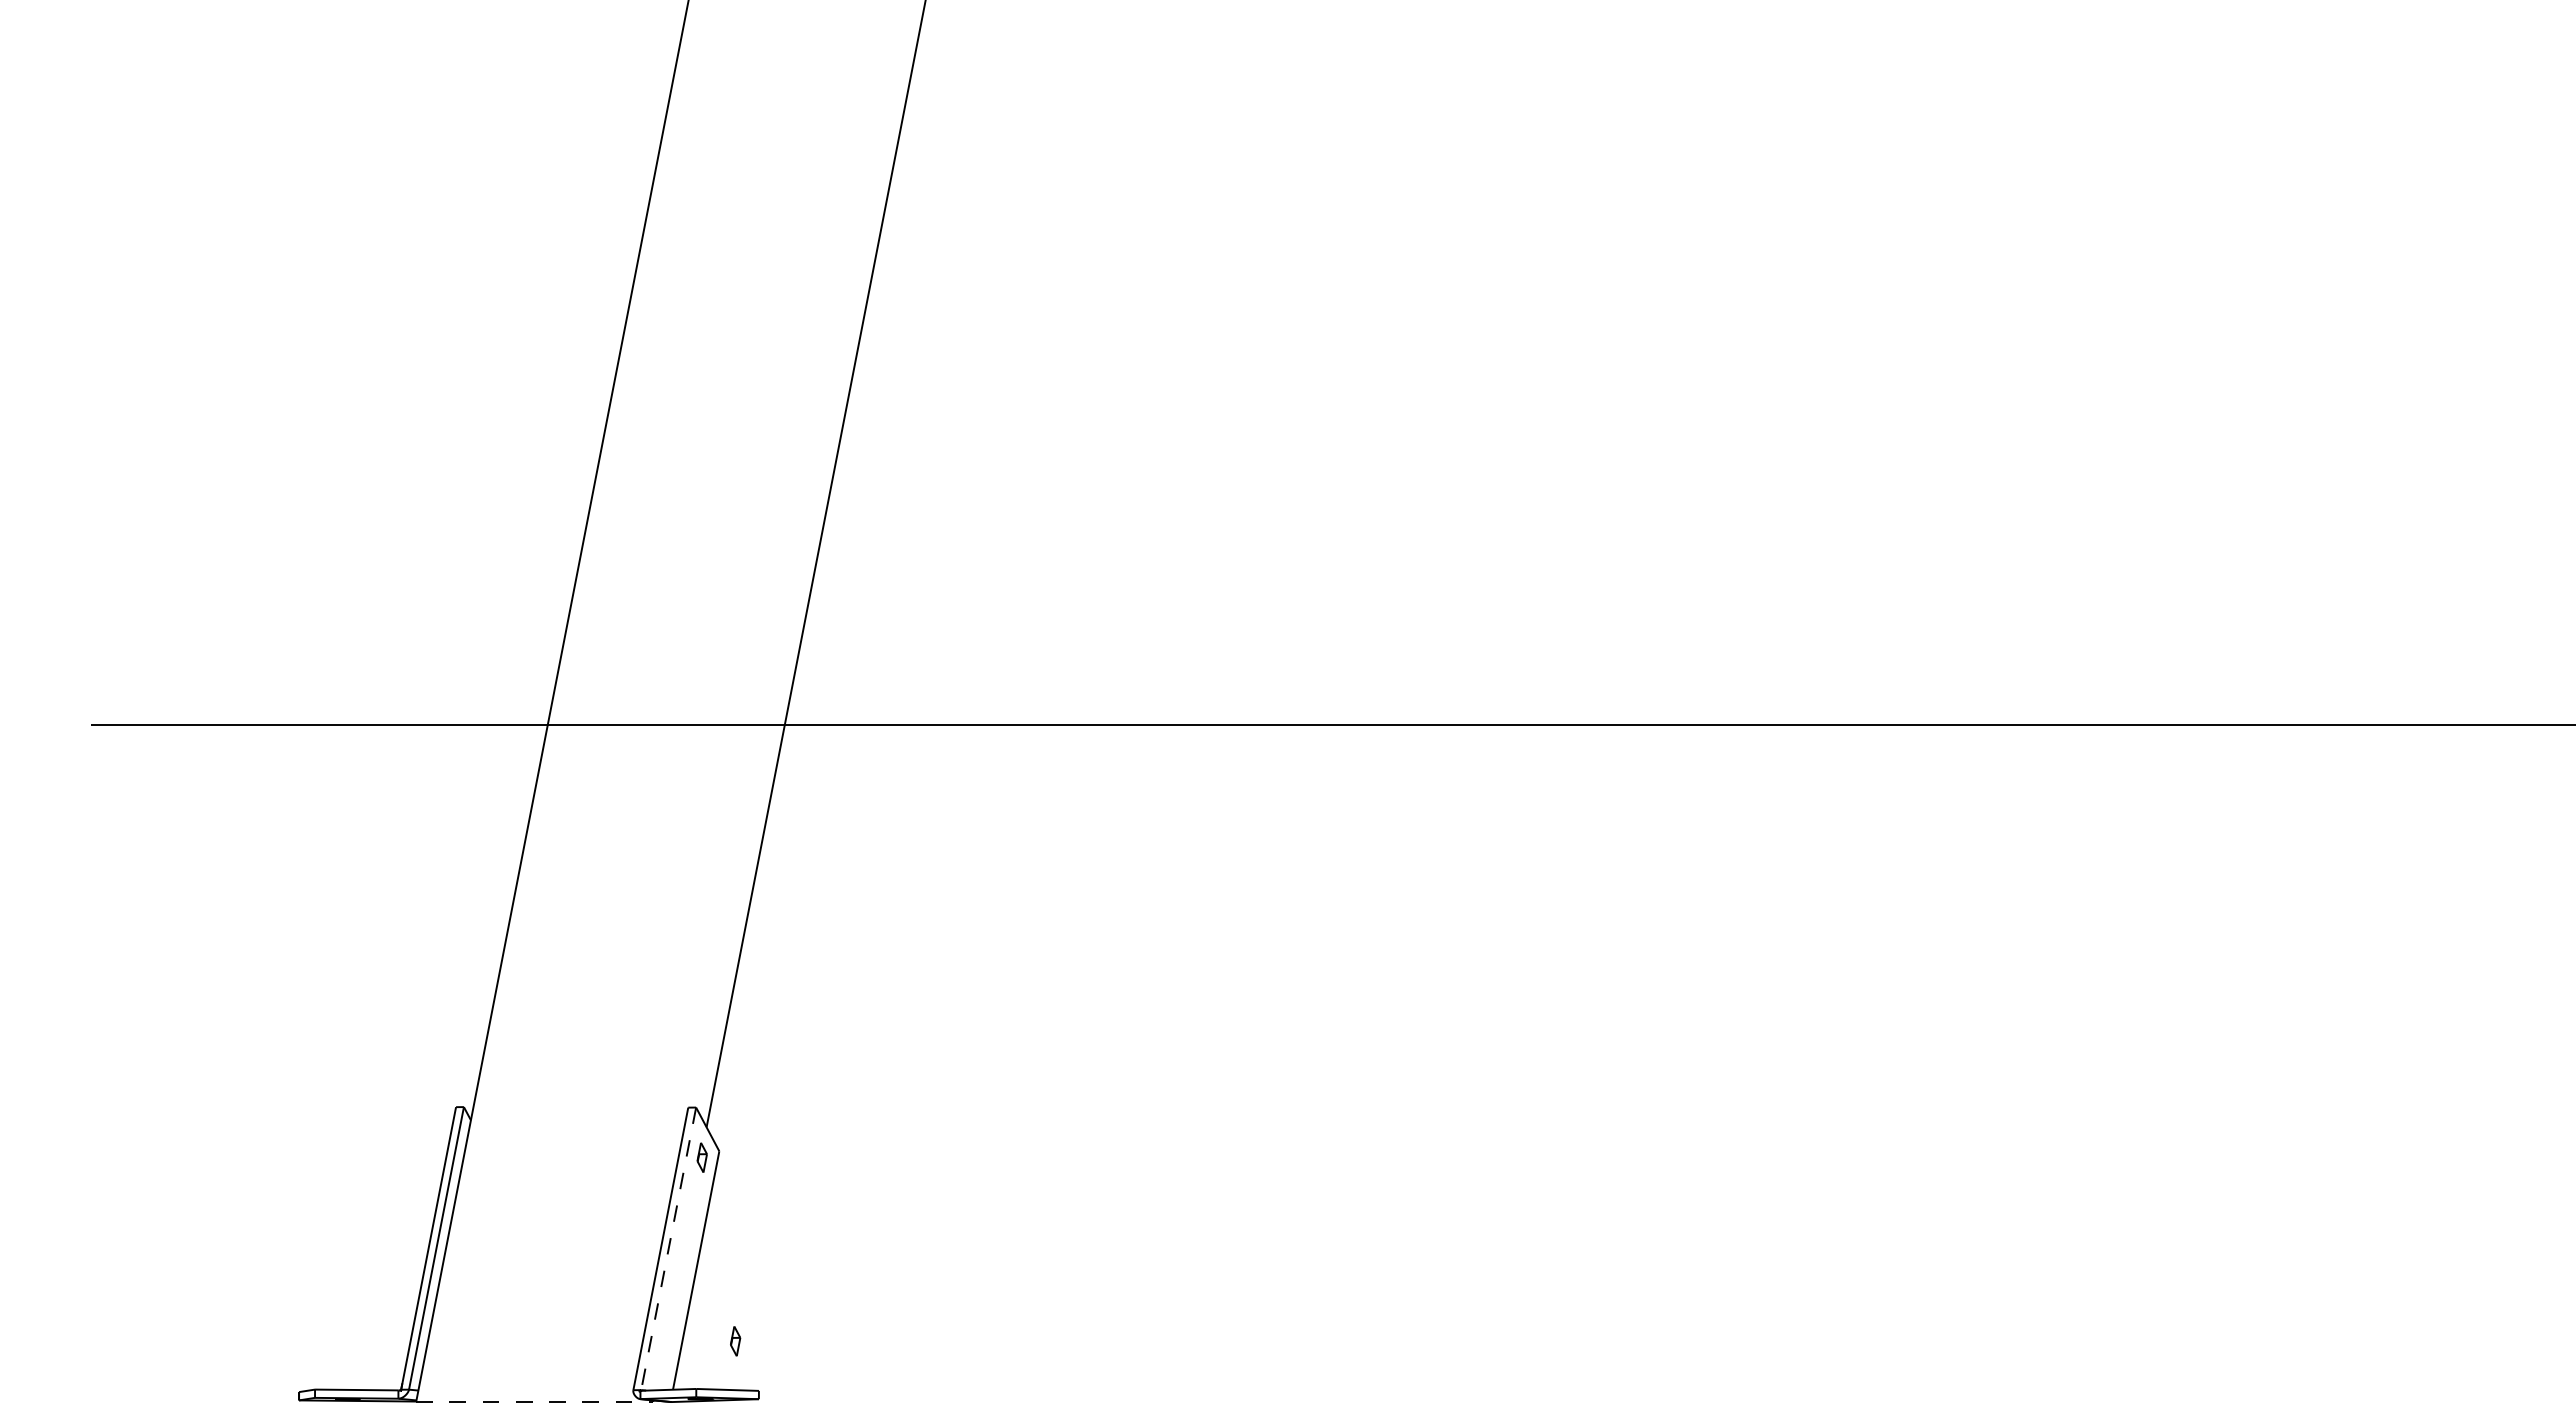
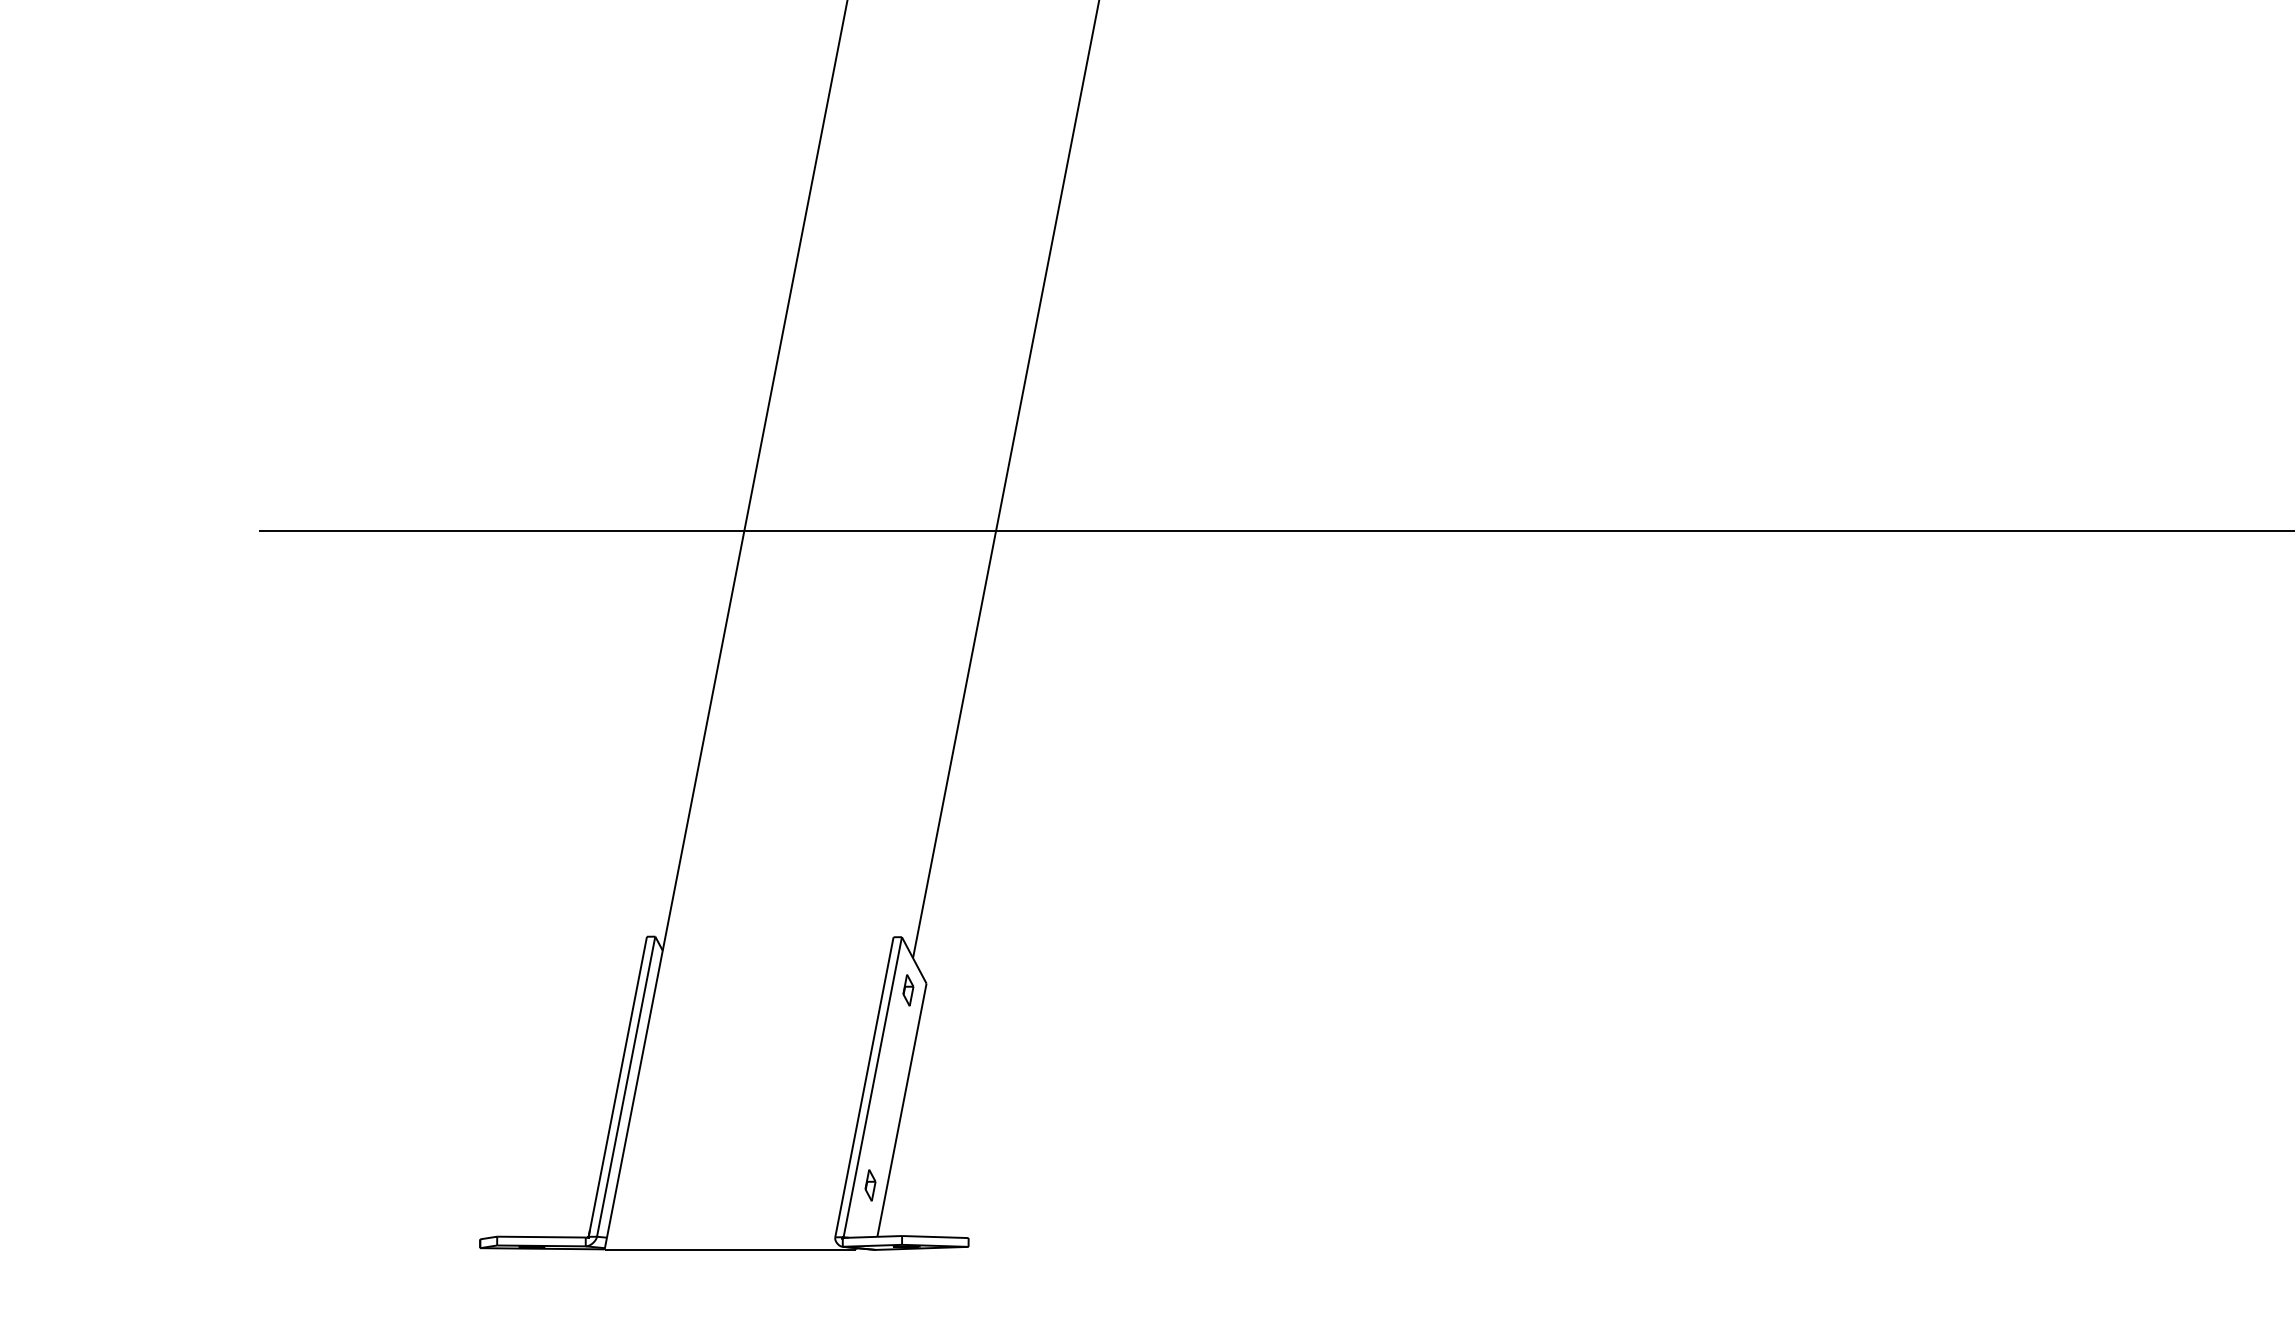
line: (668, 1248) -> (872, 1086), dashed -> solid
part: (735, 1341) -> (870, 1185), moved
line: (534, 1401) -> (730, 1249), dashed -> solid

